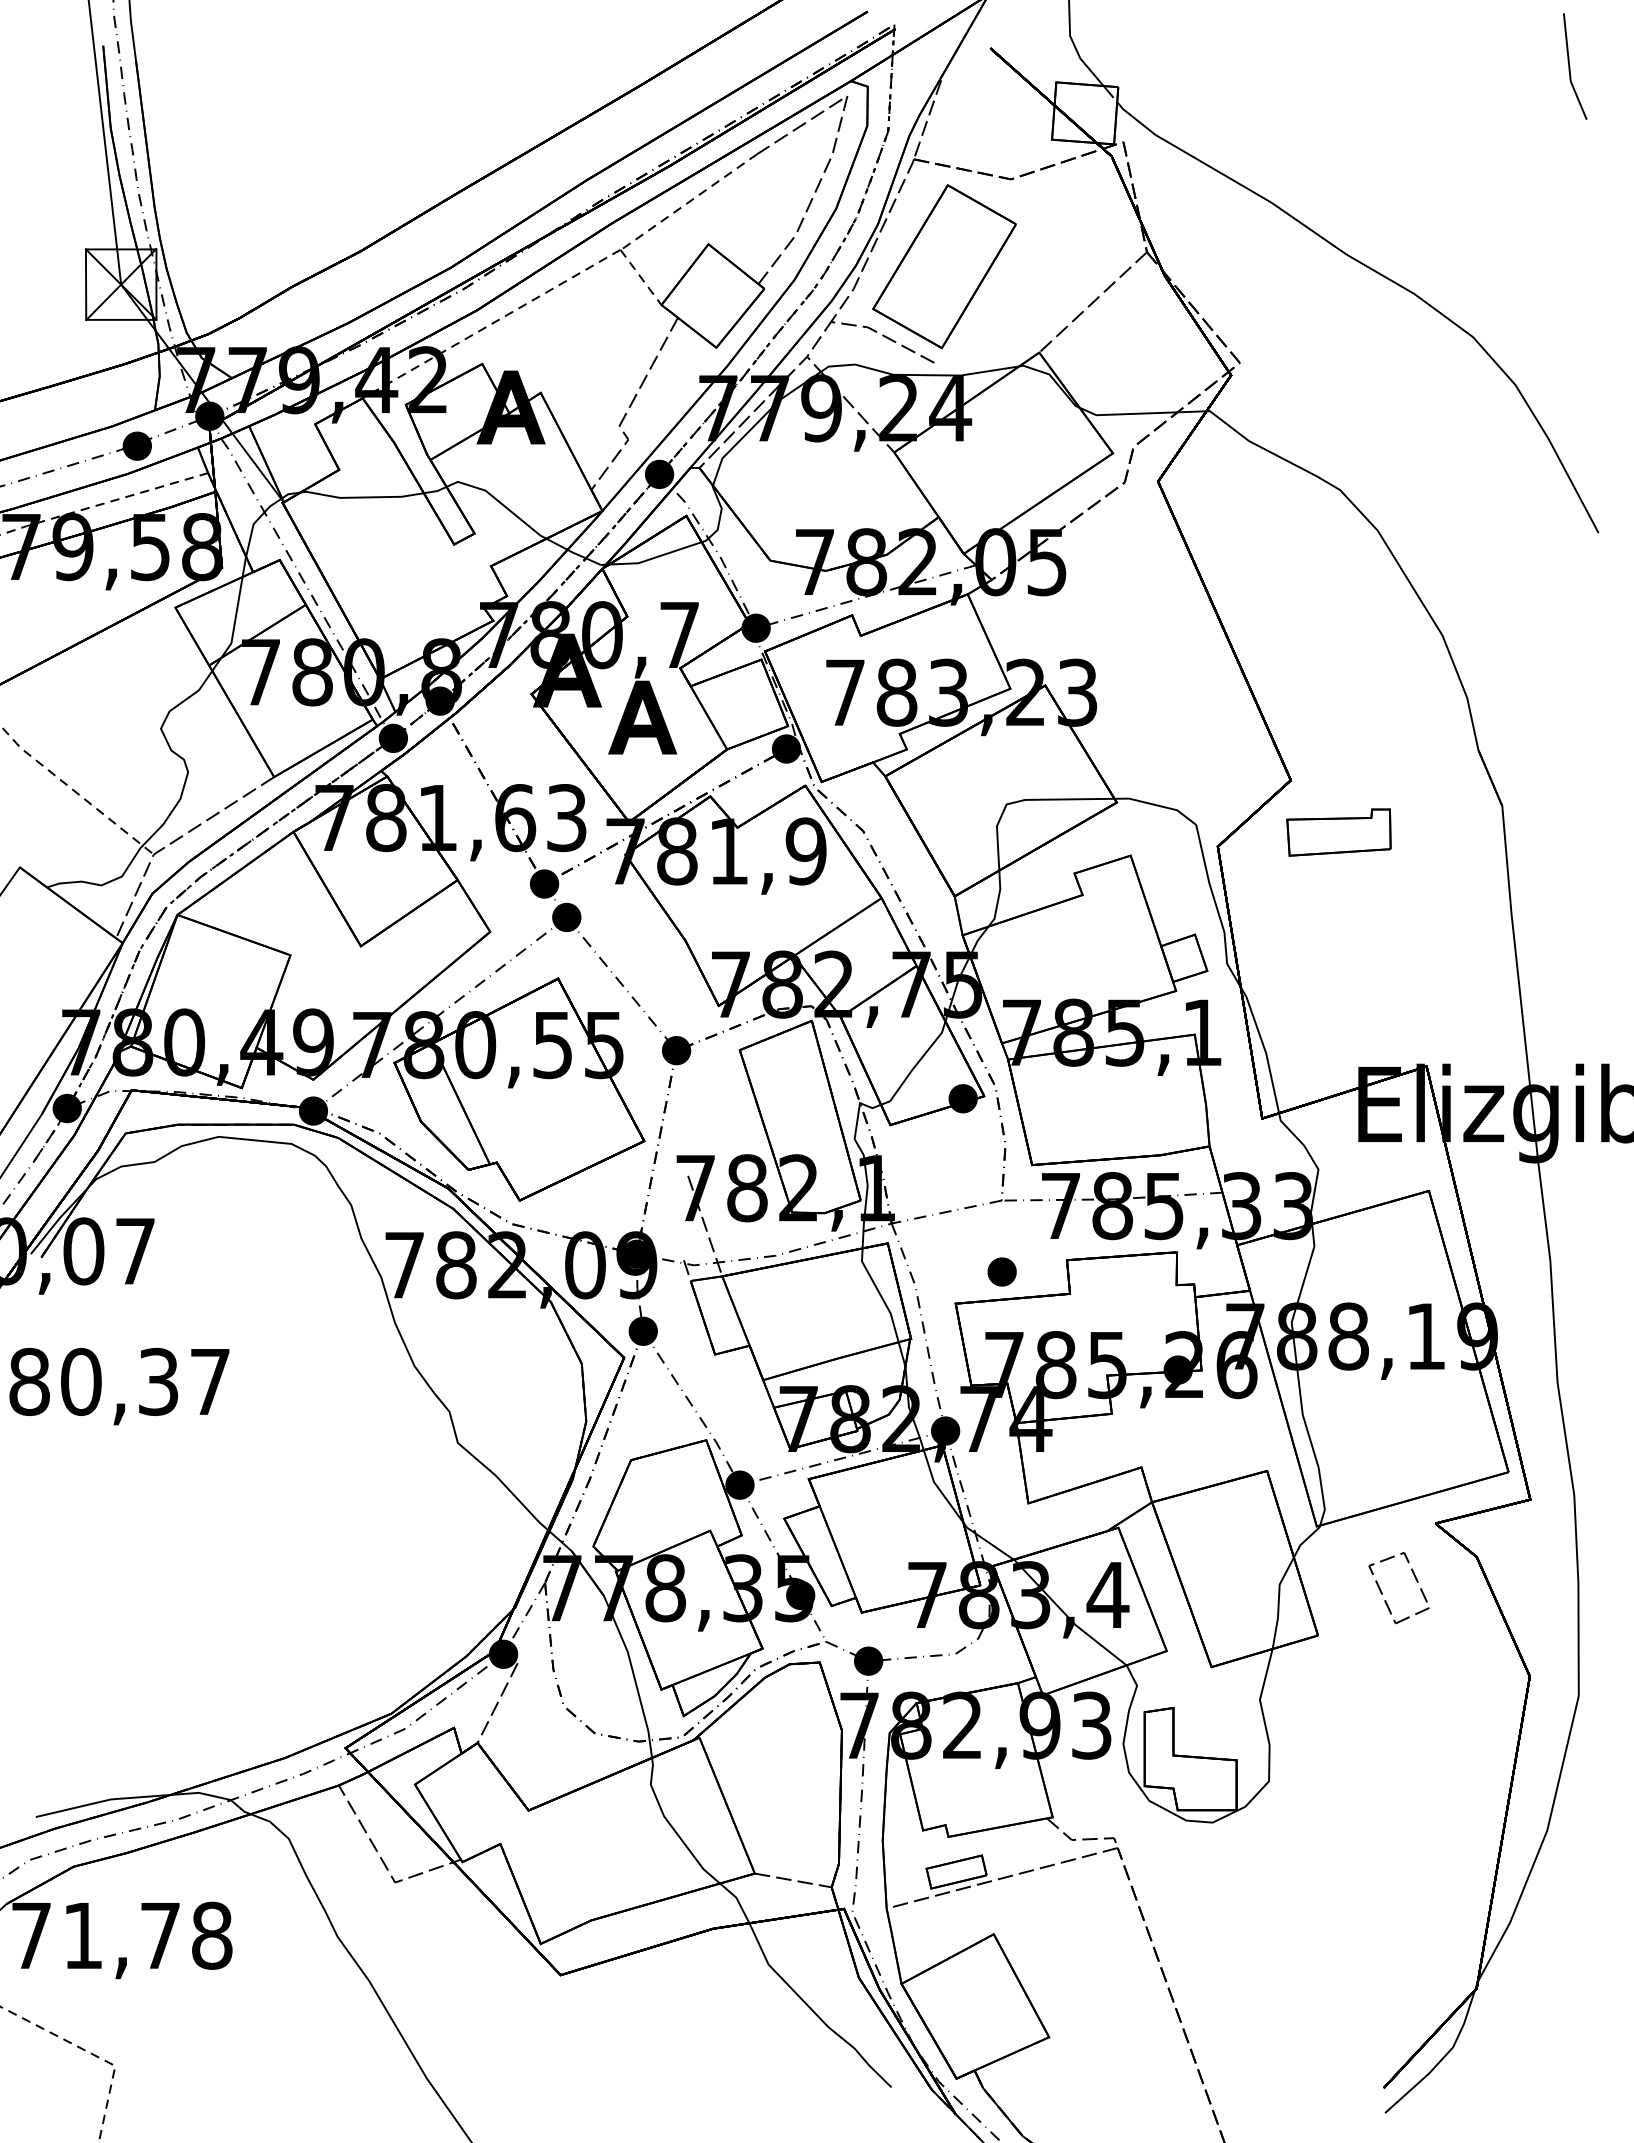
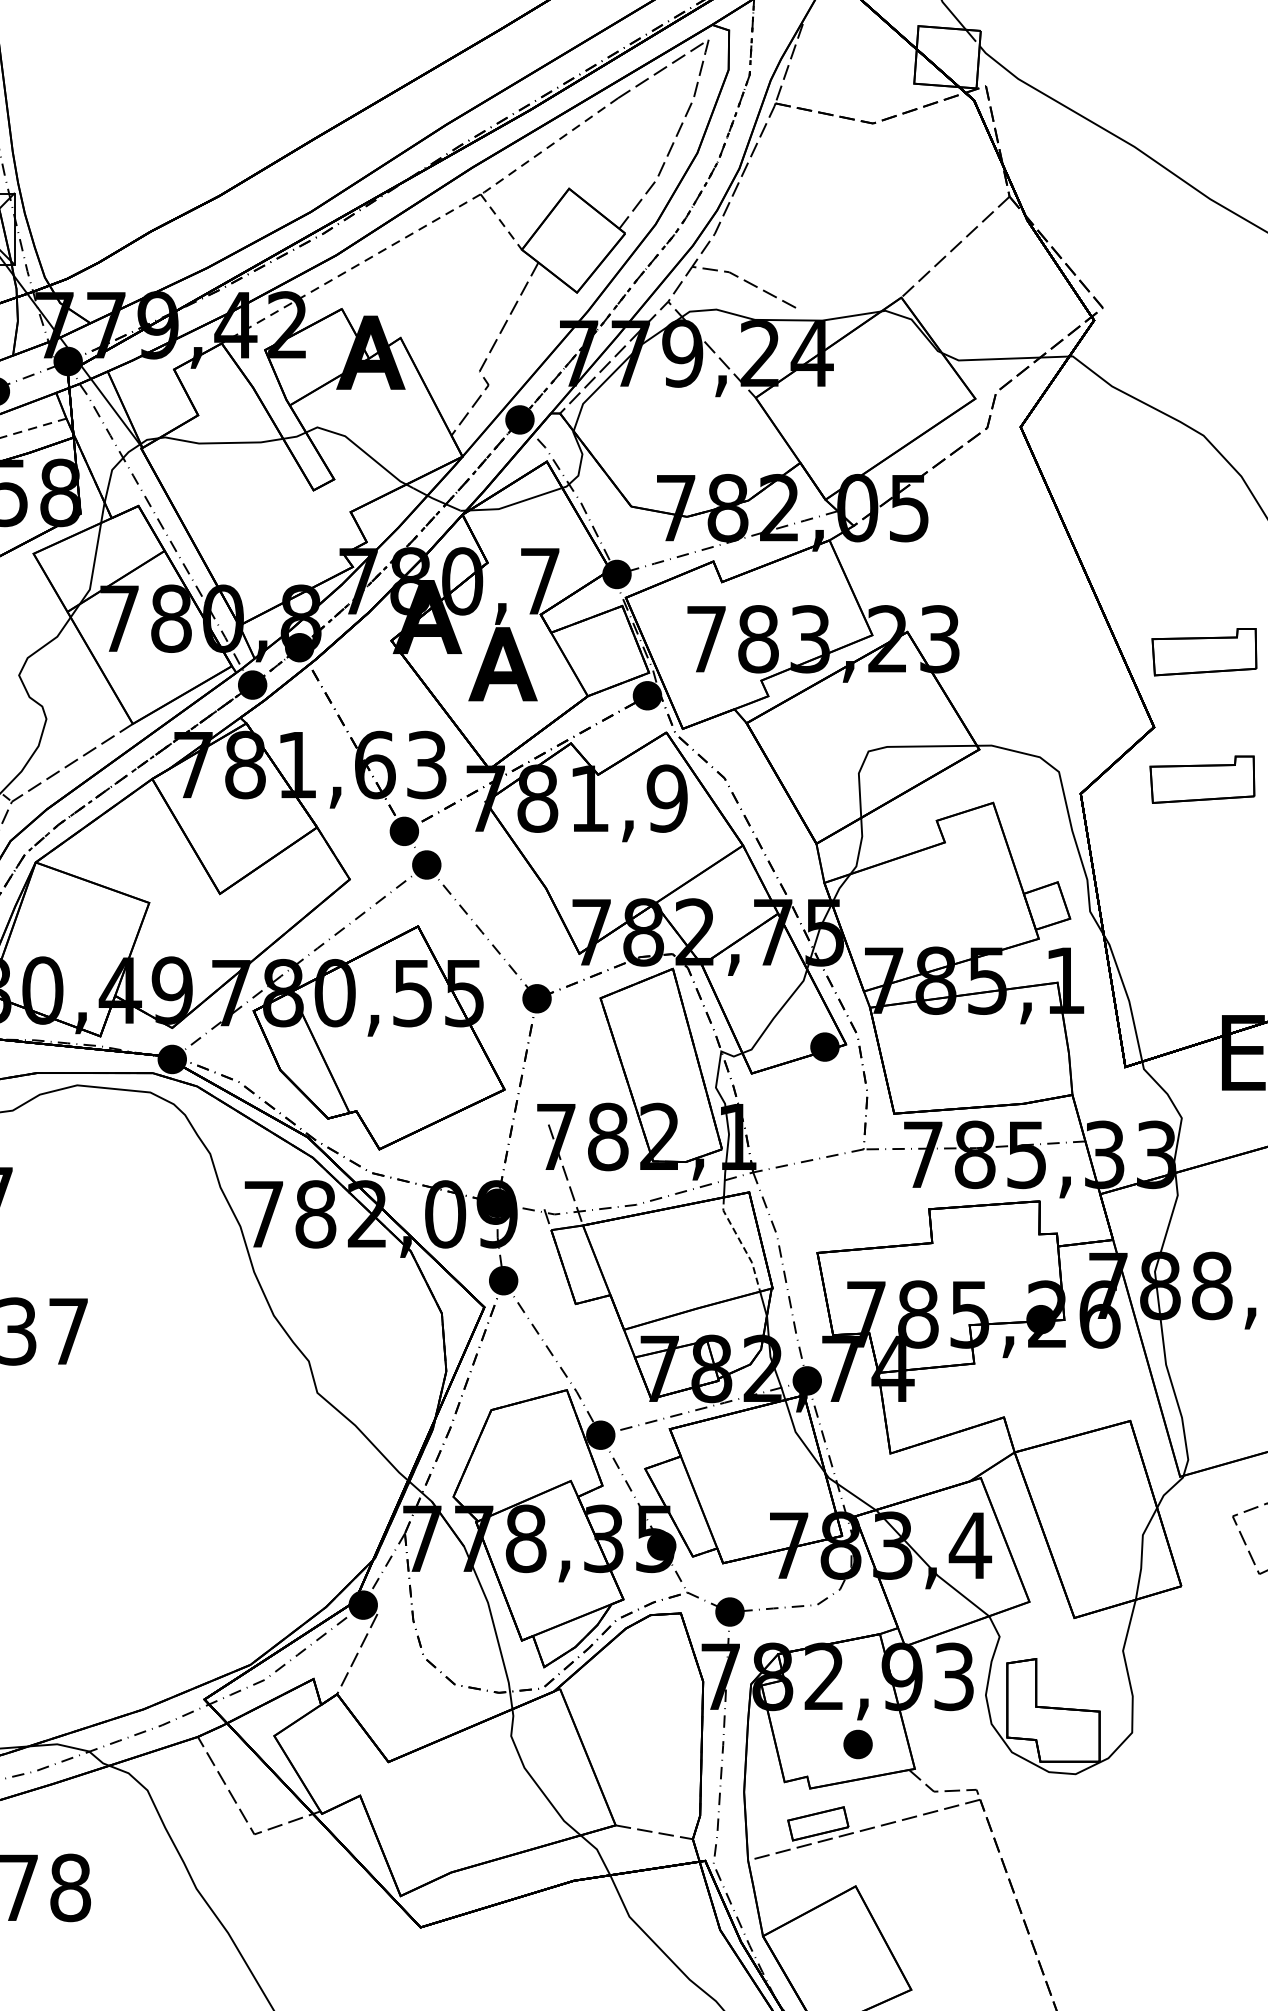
part: (944, 266) -> (806, 211), removed
part: (1340, 705) -> (1203, 652), added
part: (1001, 1271) -> (857, 1743), moved
line: (880, 1295) -> (741, 1244), solid -> dashed

